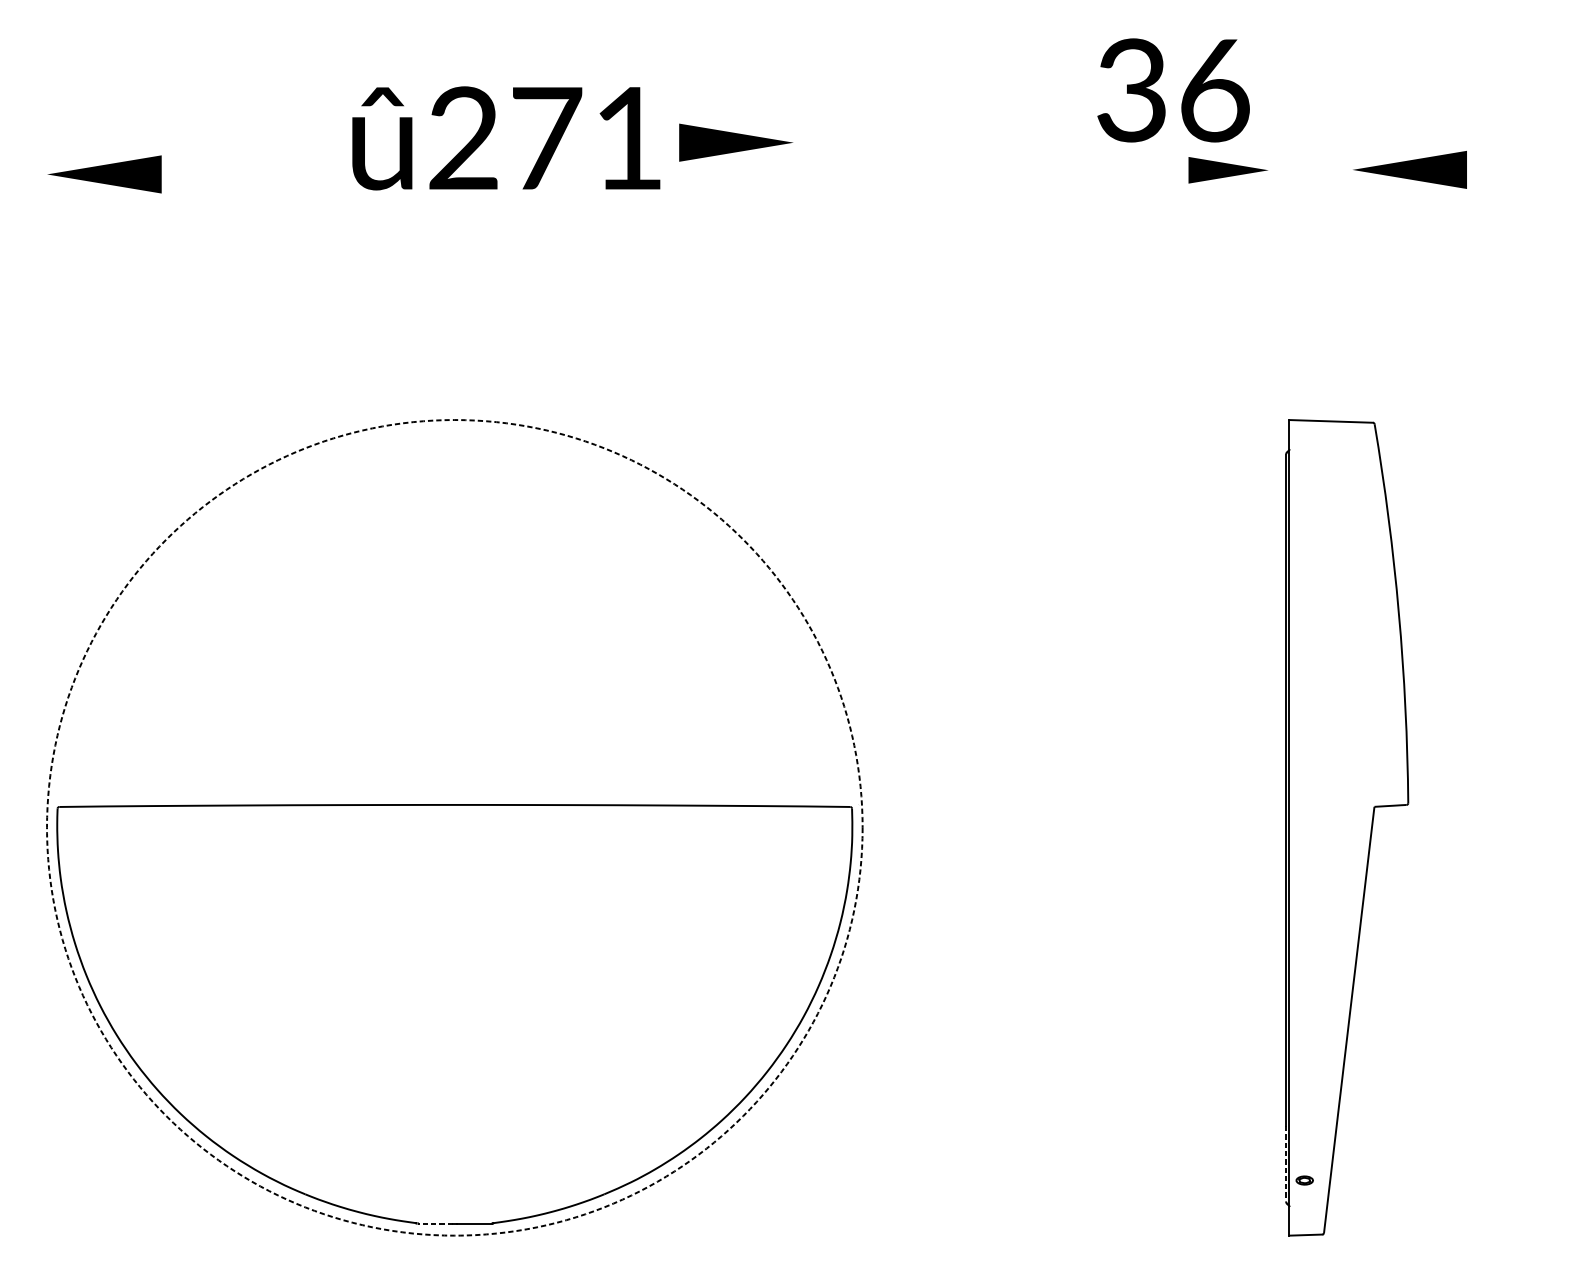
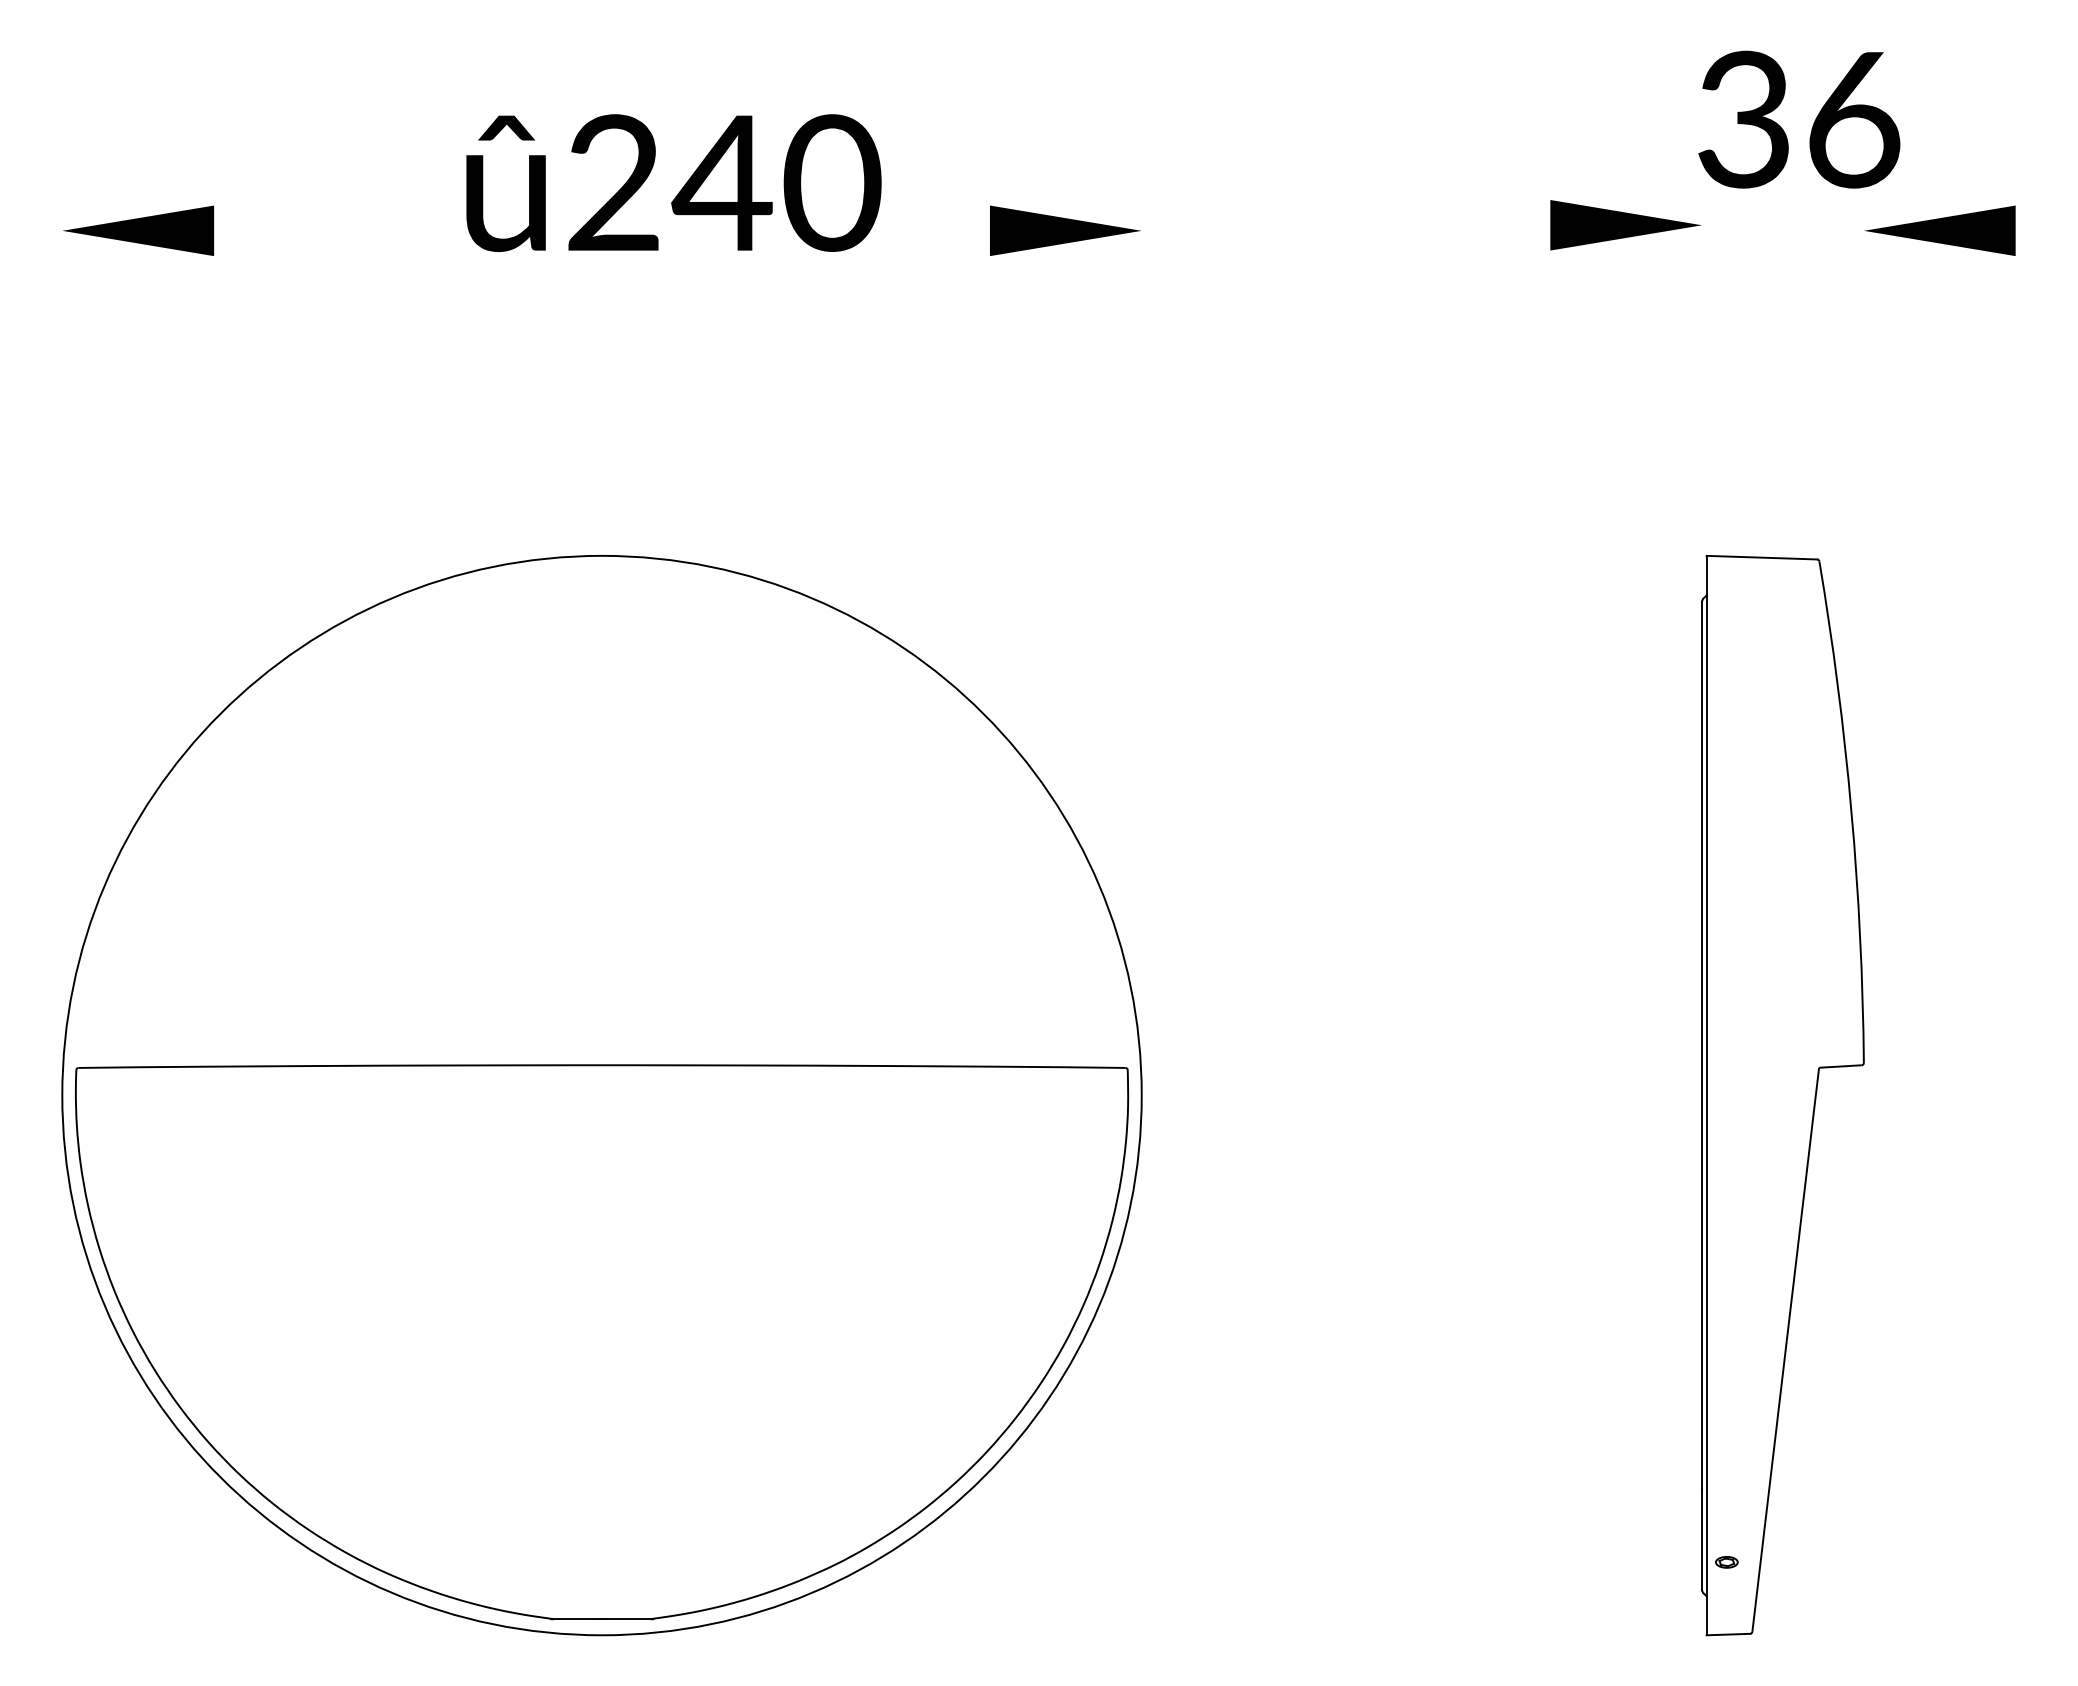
text: (1173, 90) -> (1799, 119), moved
text: (586, 137) -> (776, 182), 271 -> 240
part: (736, 142) -> (1065, 230), moved
part: (1409, 169) -> (1939, 230), moved
part: (1228, 170) -> (1625, 225), size x1.43
circle: (454, 827) -> (601, 1095), dashed -> solid
line: (1286, 1164) -> (1702, 1540), dashed -> solid
line: (434, 1223) -> (575, 1619), dashed -> solid

